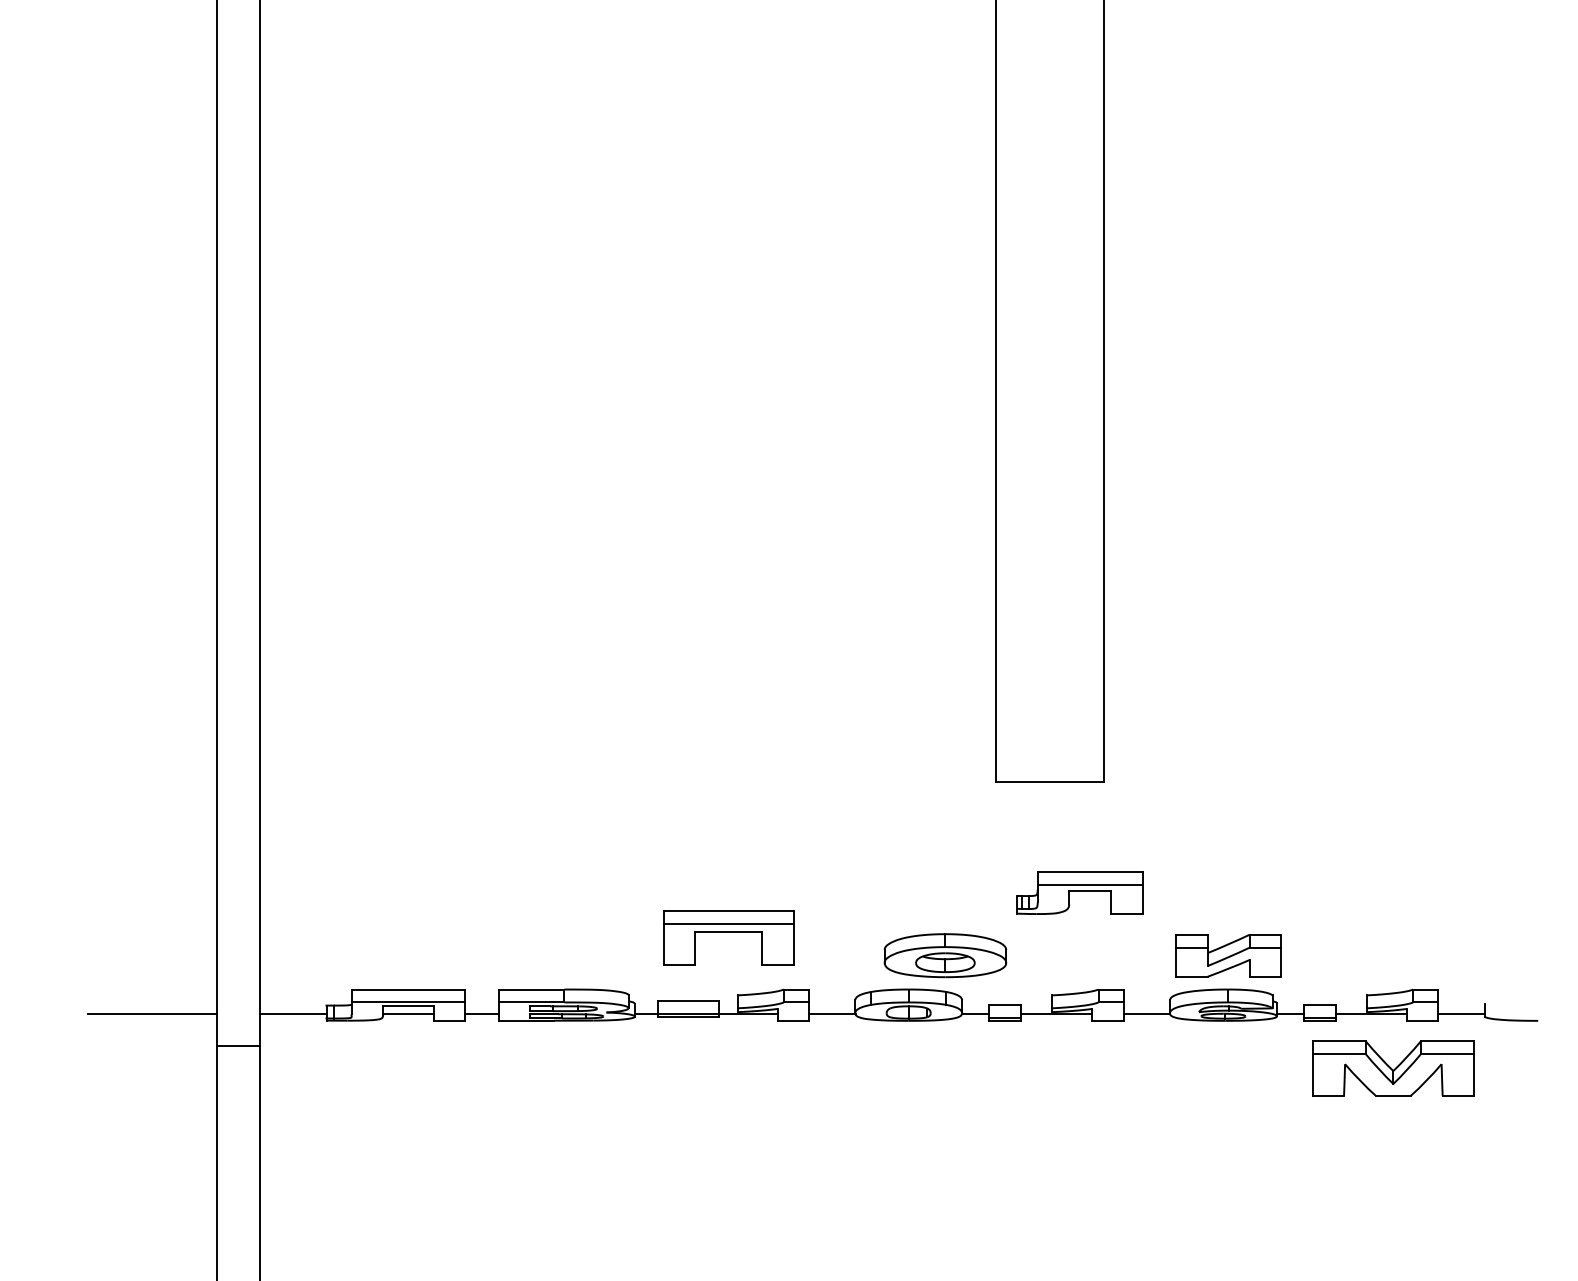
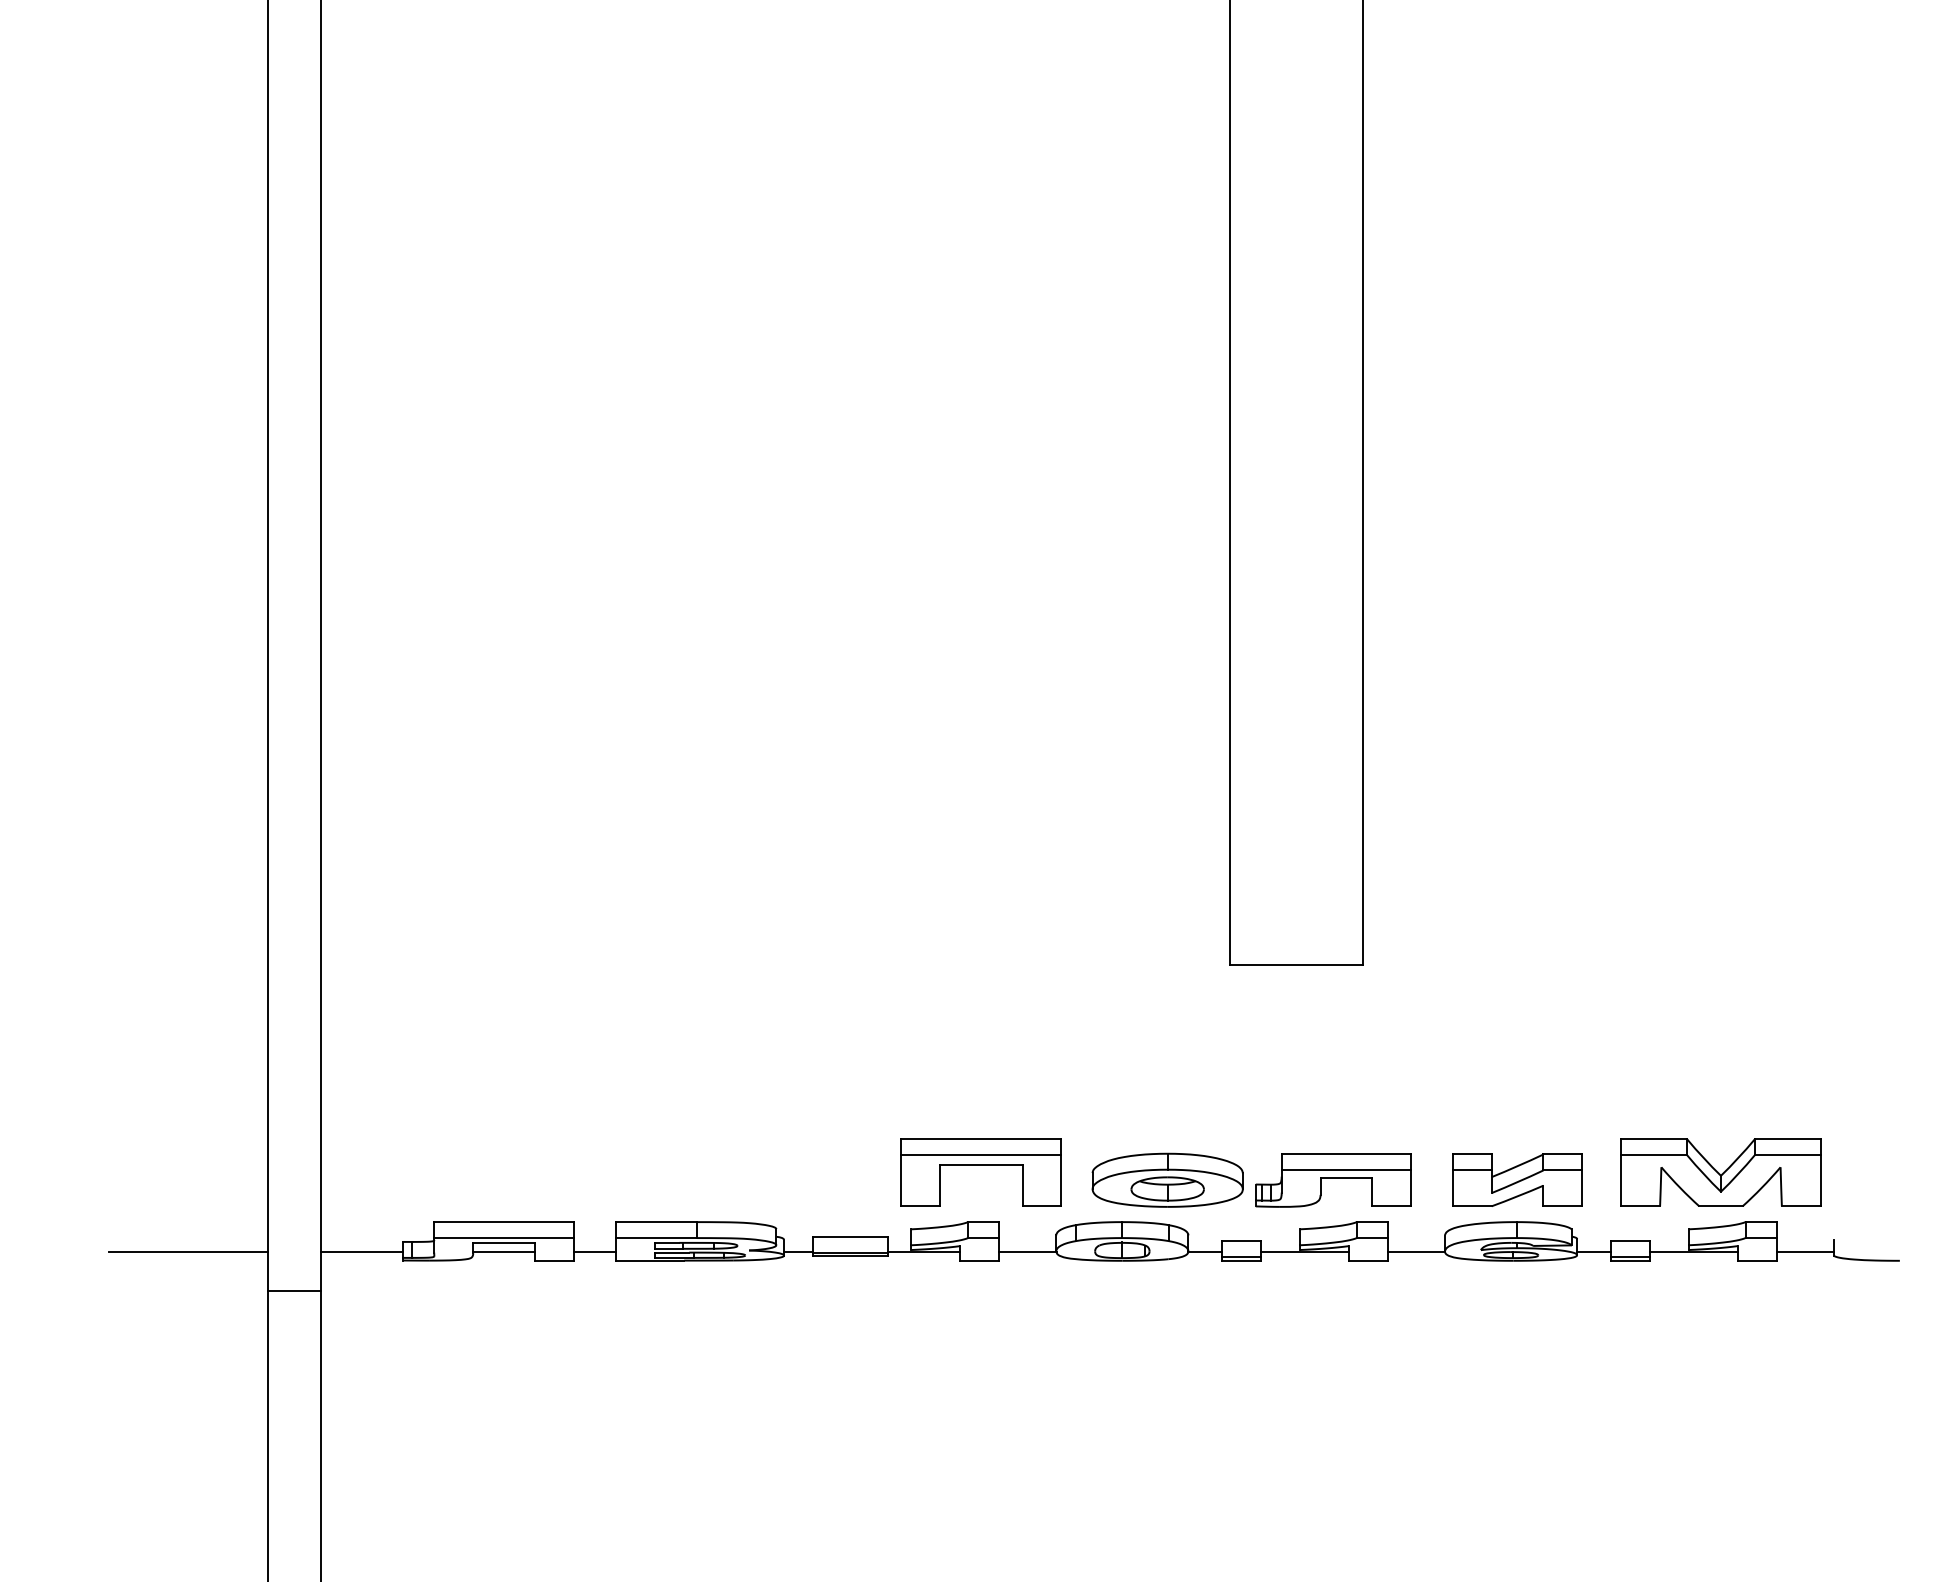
part: (1079, 892) -> (1333, 1180), moved
part: (728, 932) -> (980, 1165), moved
part: (1392, 1068) -> (1720, 1172), moved

